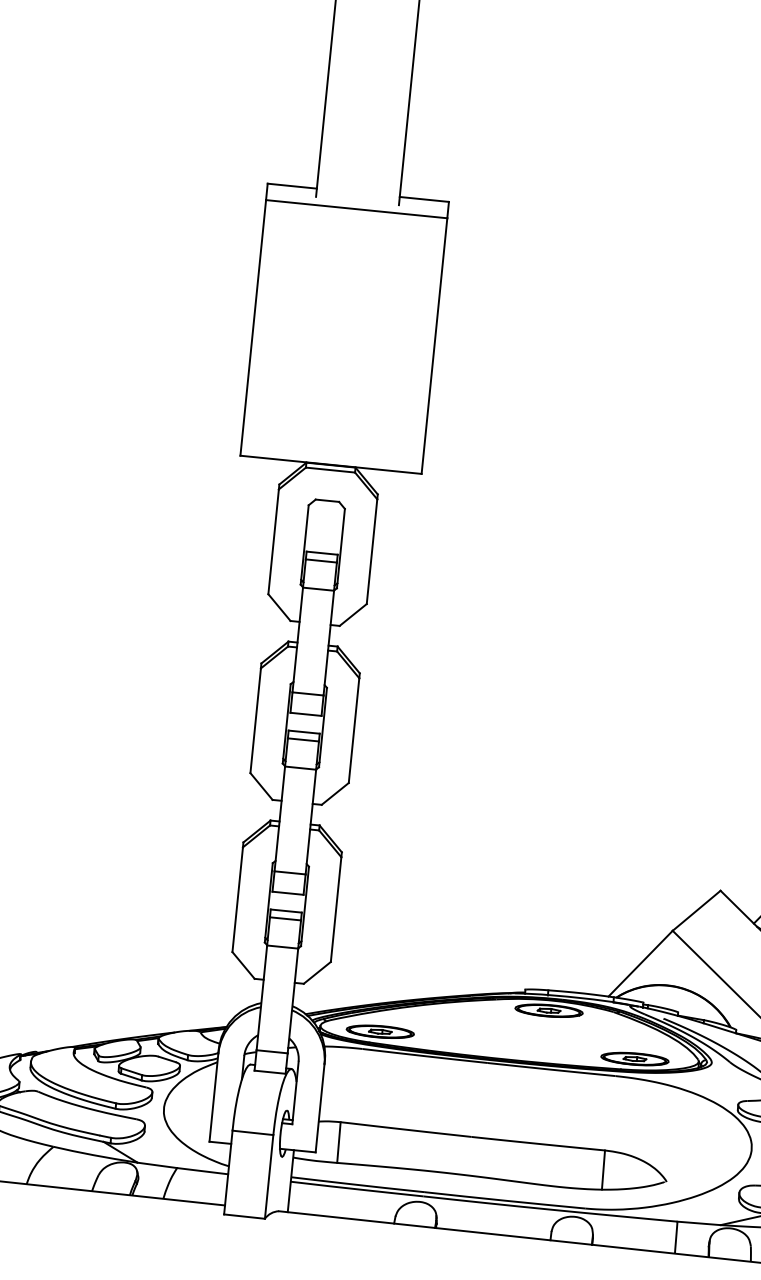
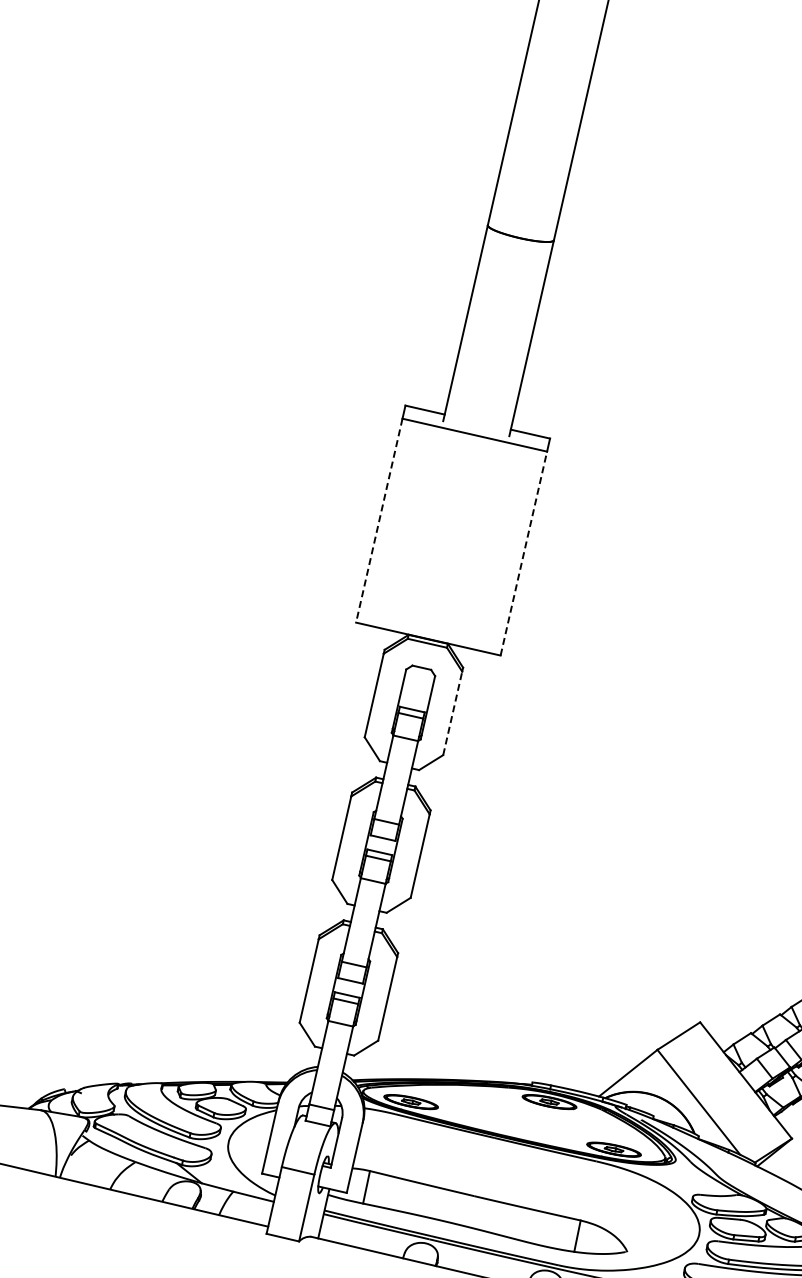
line: (253, 327) -> (379, 520), solid -> dashed
line: (434, 346) -> (523, 553), solid -> dashed
line: (371, 551) -> (452, 713), solid -> dashed

